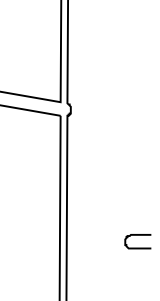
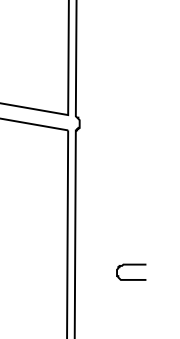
curve: (138, 235) -> (131, 265), moved

